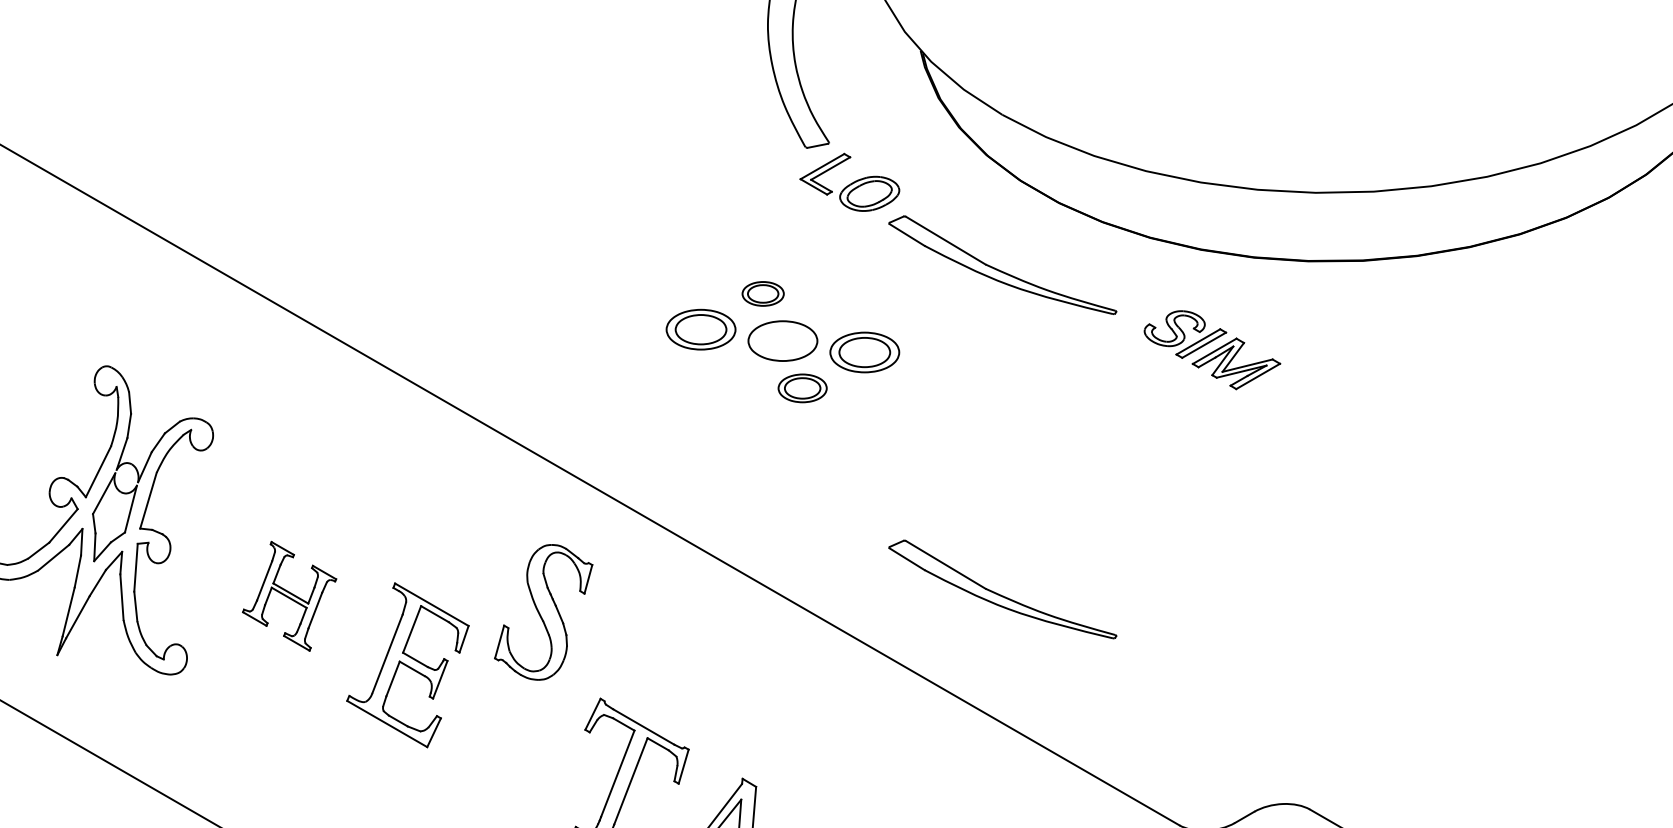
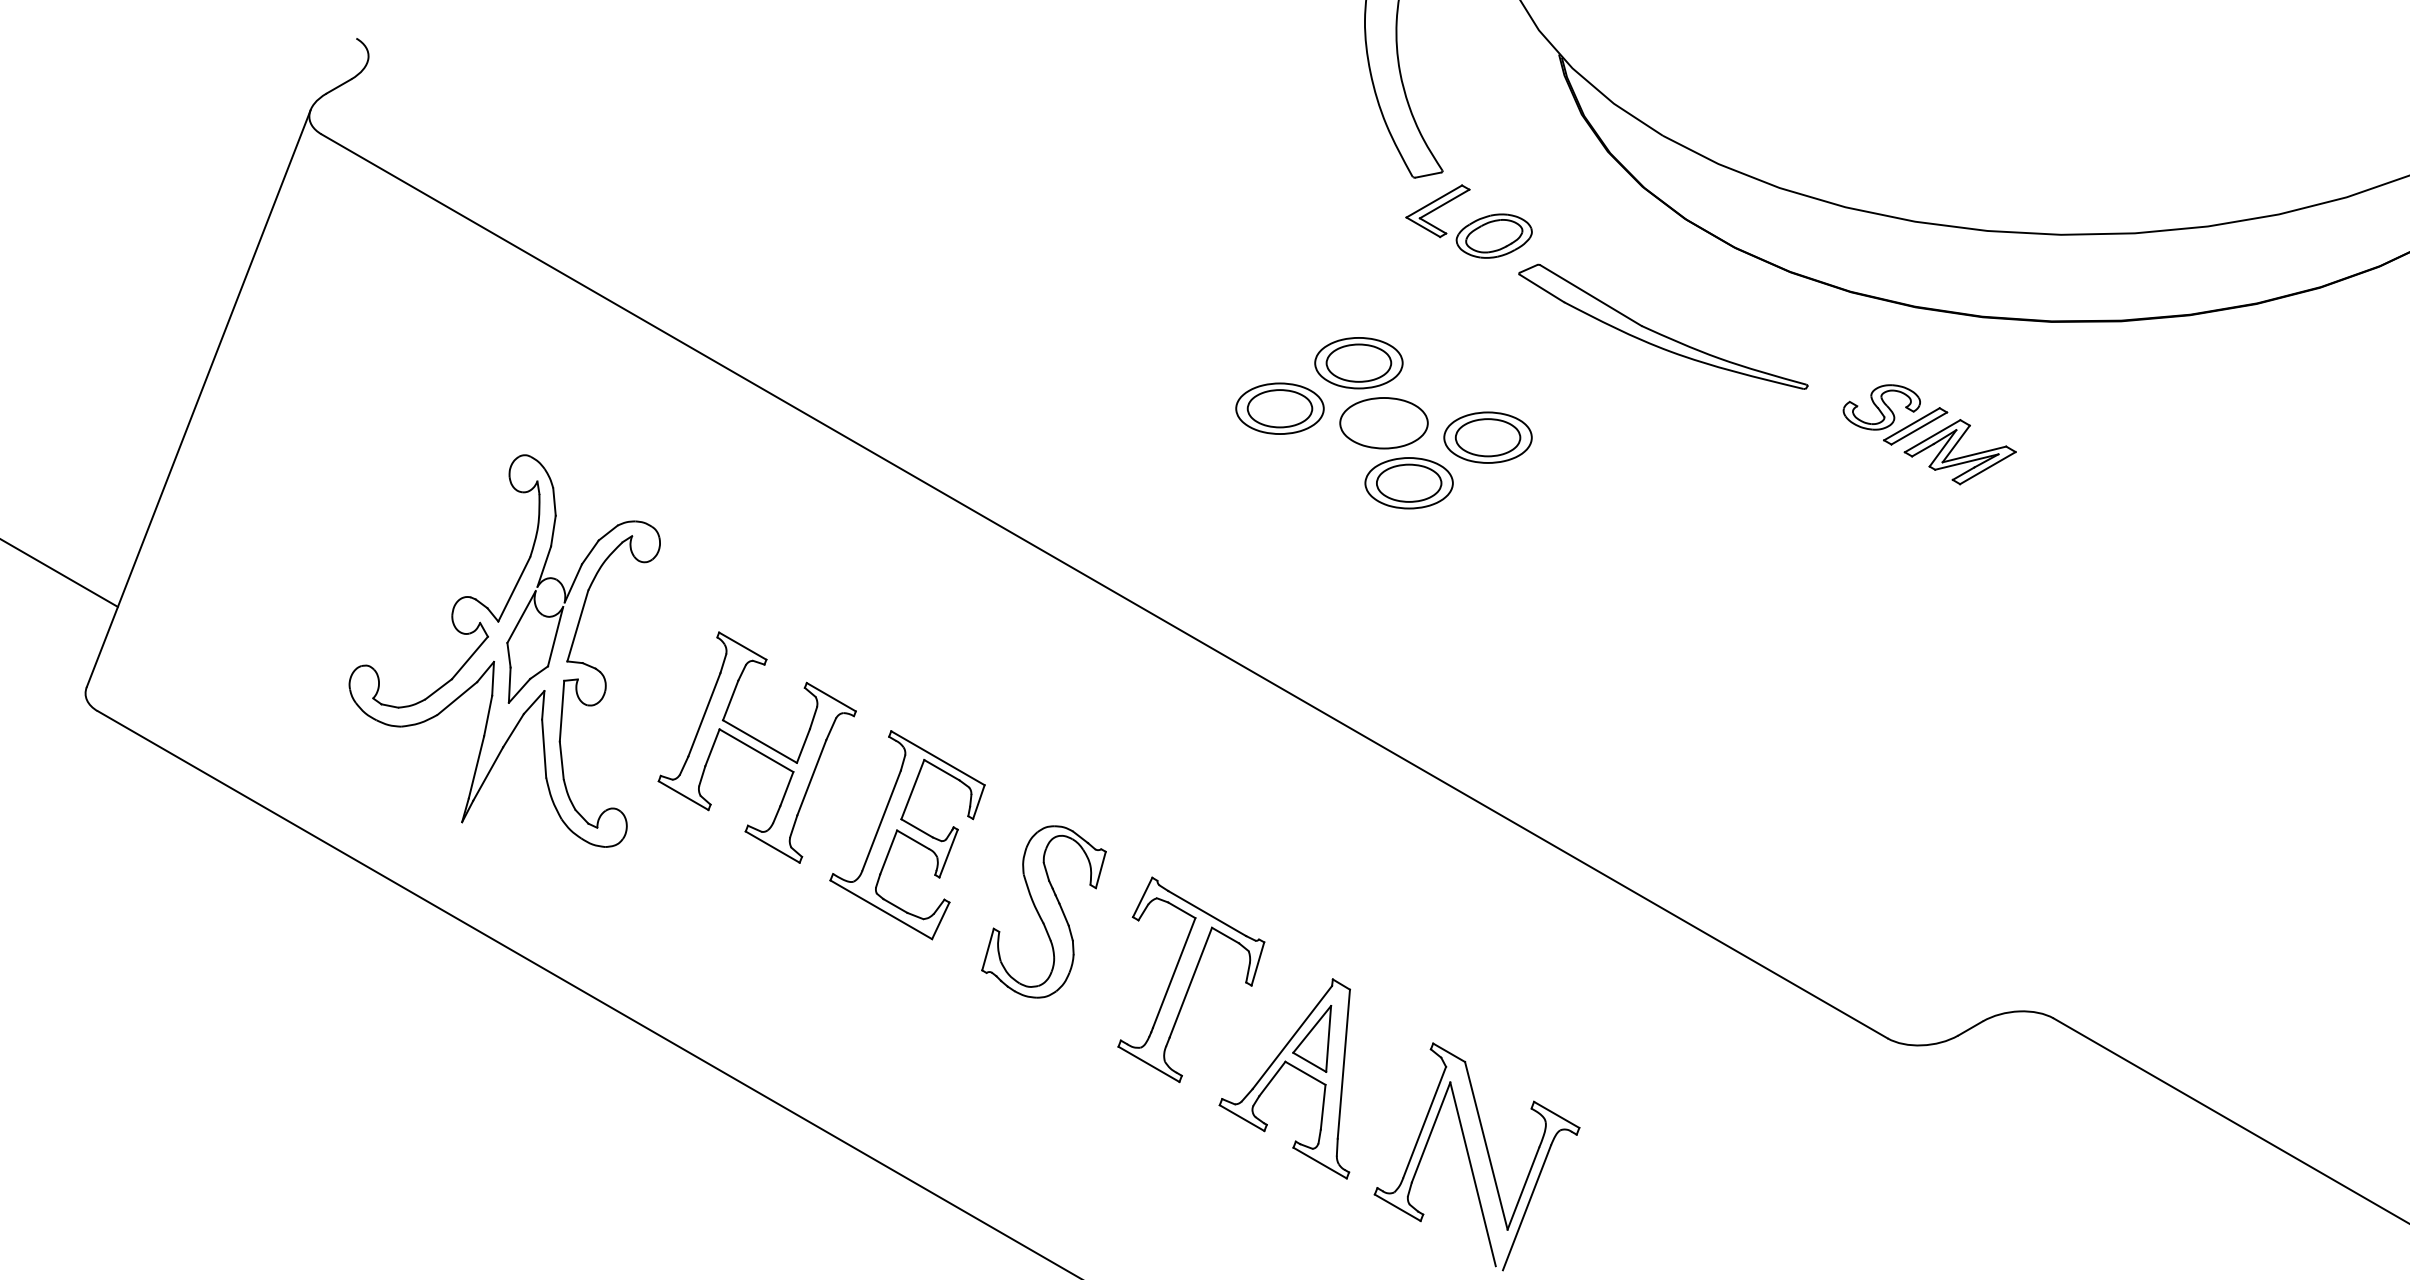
part: (762, 294) -> (1358, 363), size x1.67
part: (802, 388) -> (1408, 483), size x1.43
part: (1001, 594) -> (1661, 745), removed
part: (289, 596) -> (756, 747), size x1.67
part: (543, 612) -> (1043, 911), moved

